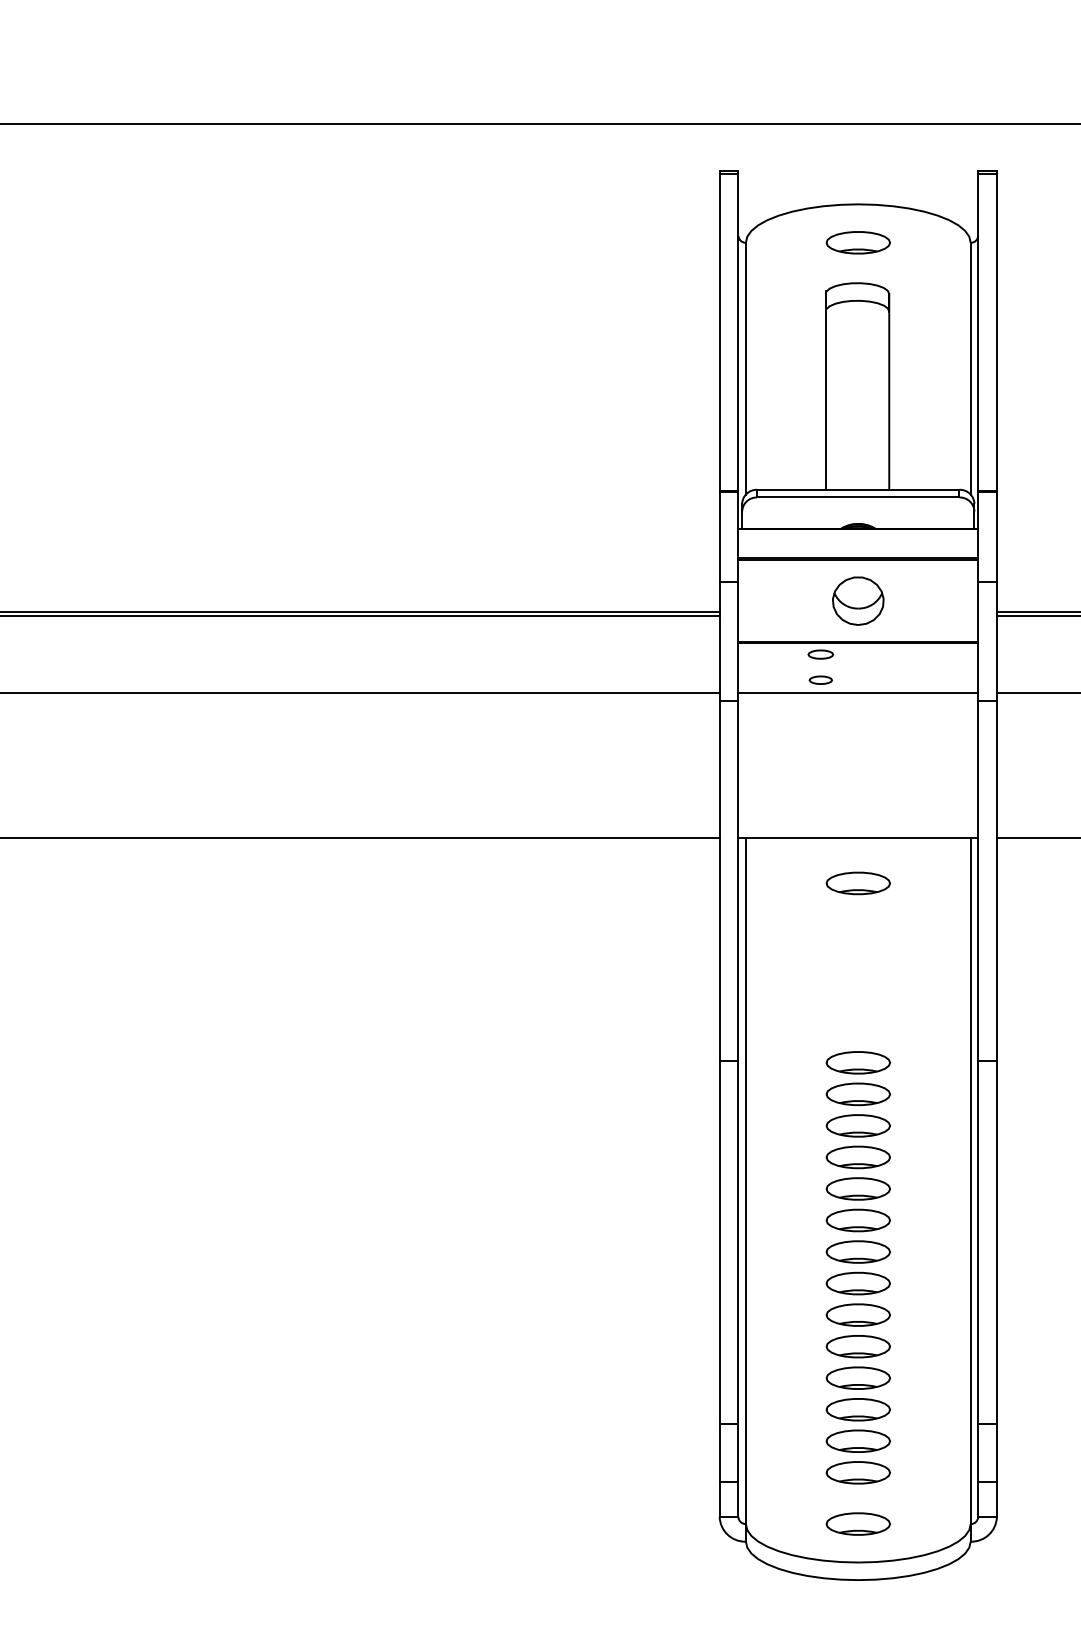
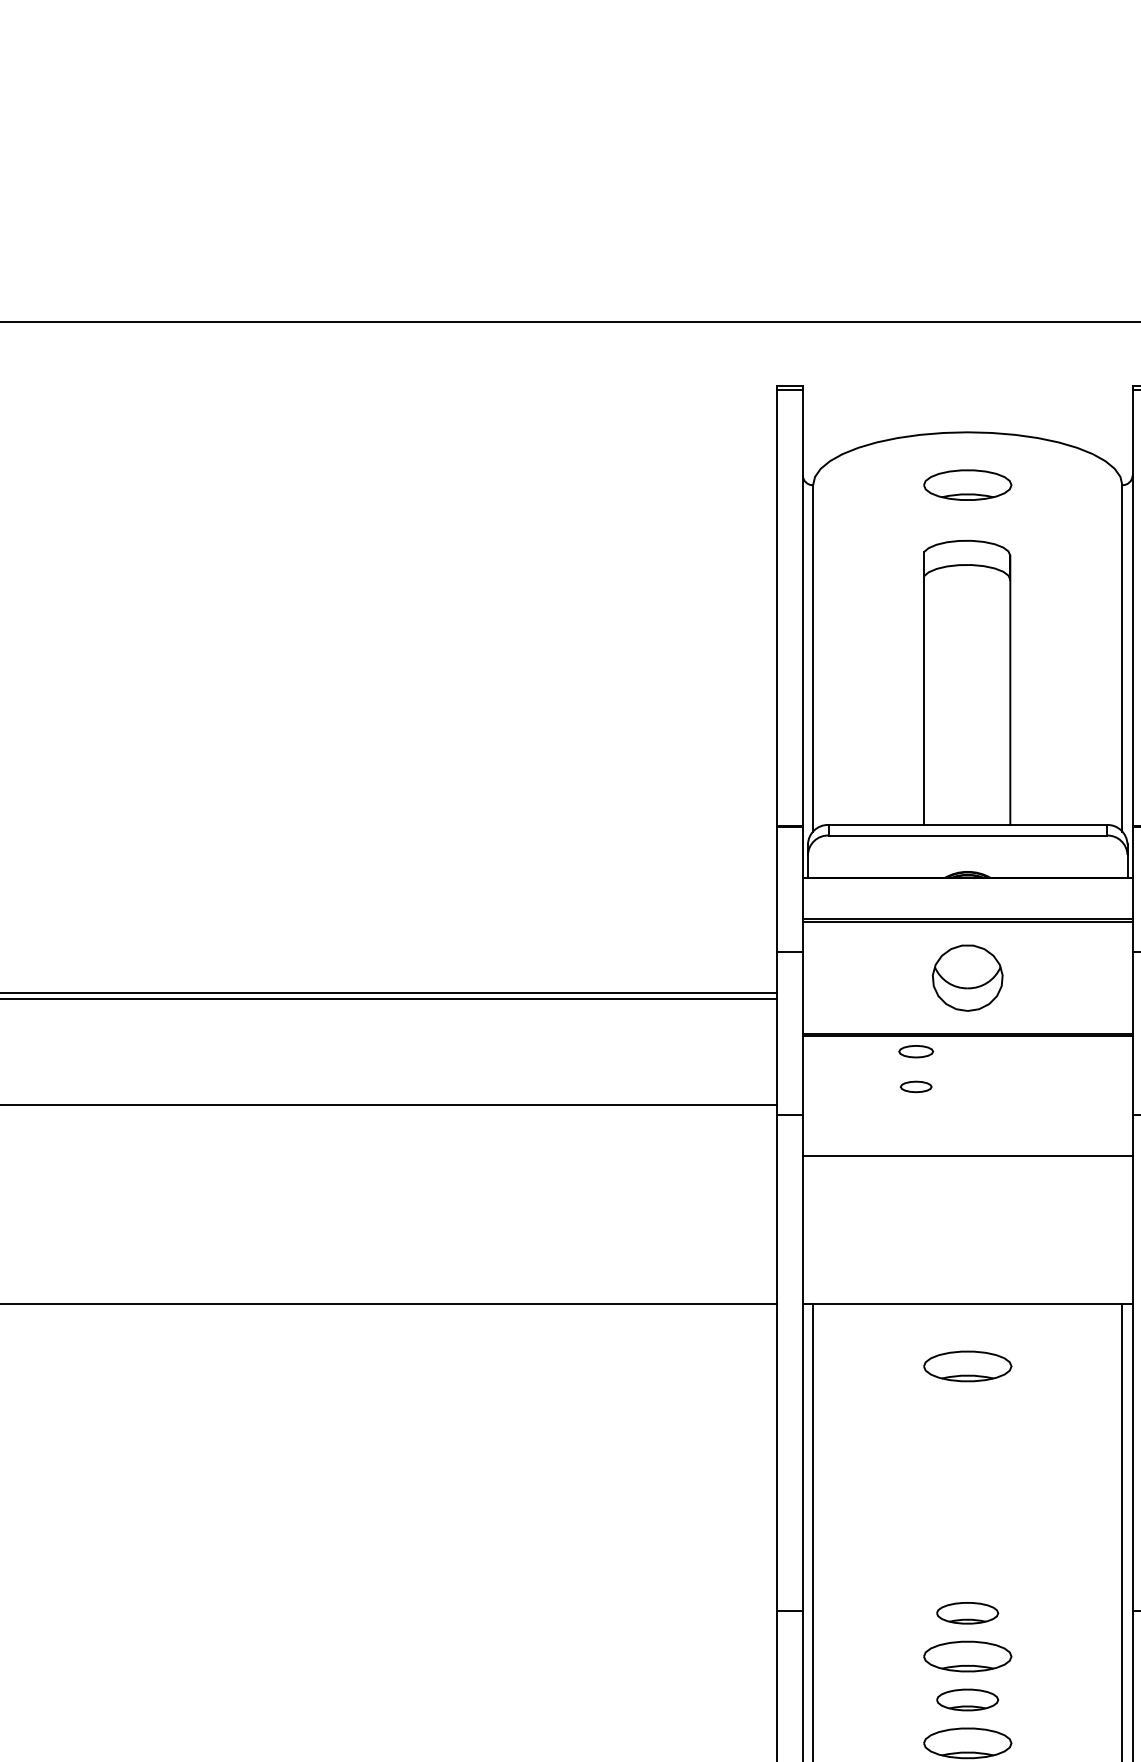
line: (858, 693) -> (968, 1156), moved
part: (857, 1062) -> (966, 1612), size x0.7
part: (857, 1125) -> (966, 1699), size x0.7

